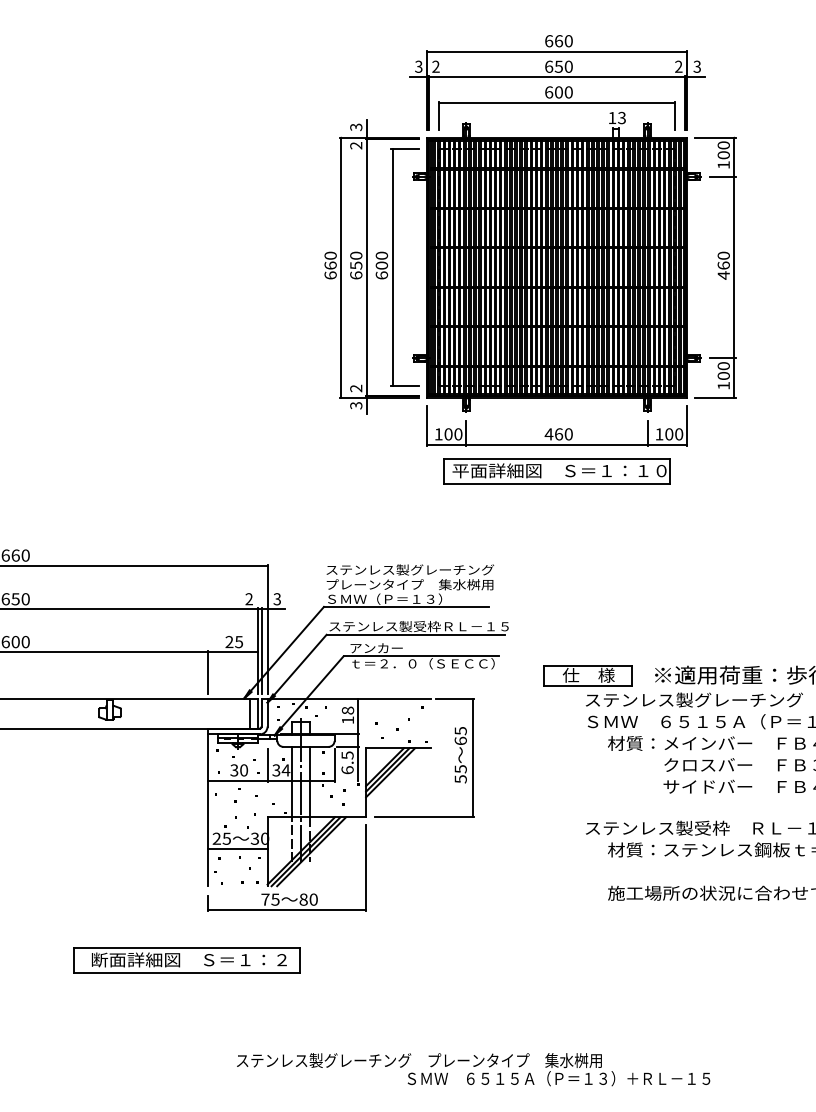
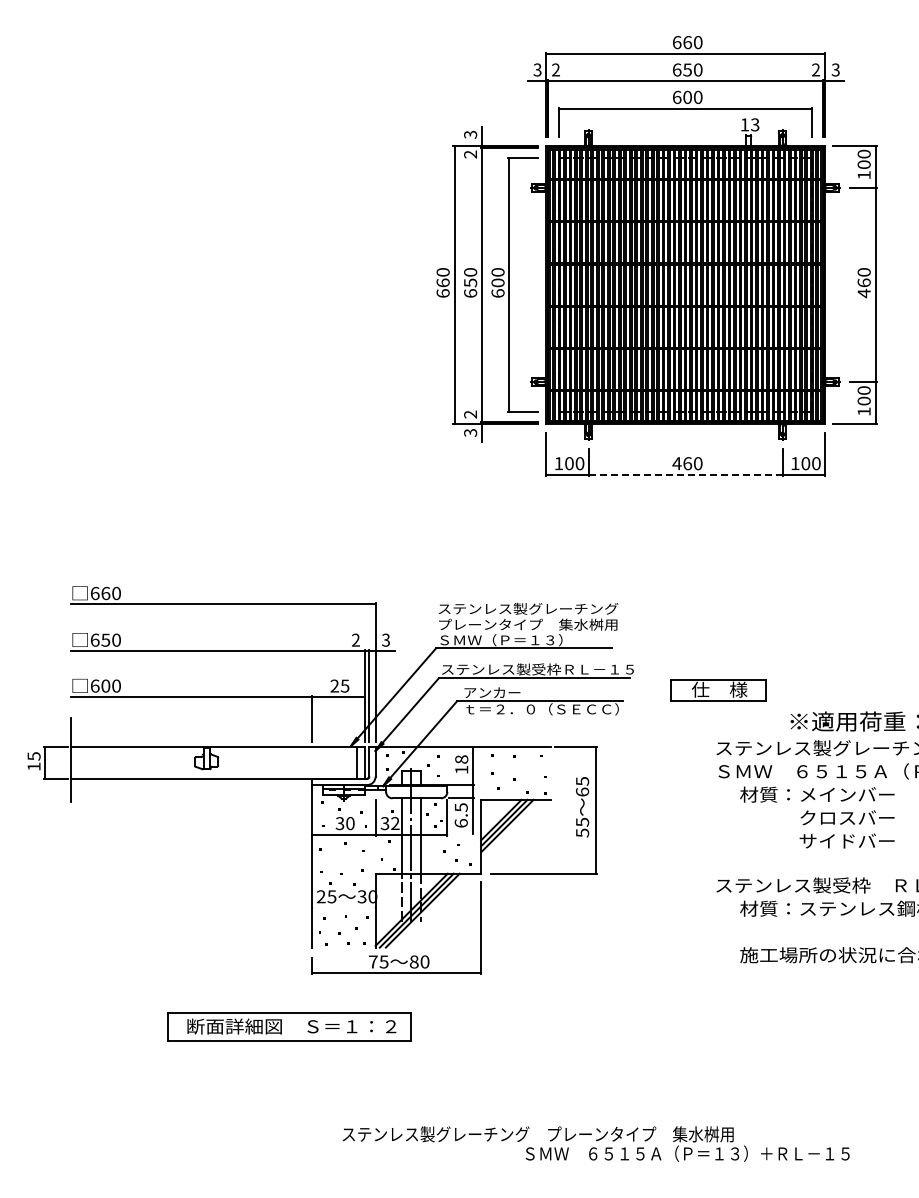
line: (557, 445) -> (686, 475), solid -> dashed
part: (556, 471) -> (685, 503), removed
part: (587, 676) -> (718, 690), moved
text: (285, 770) -> (394, 823), 34 -> 32
line: (237, 848) -> (343, 907), removed

